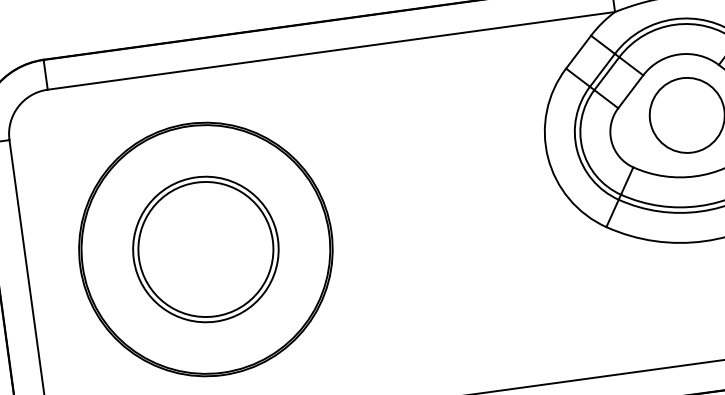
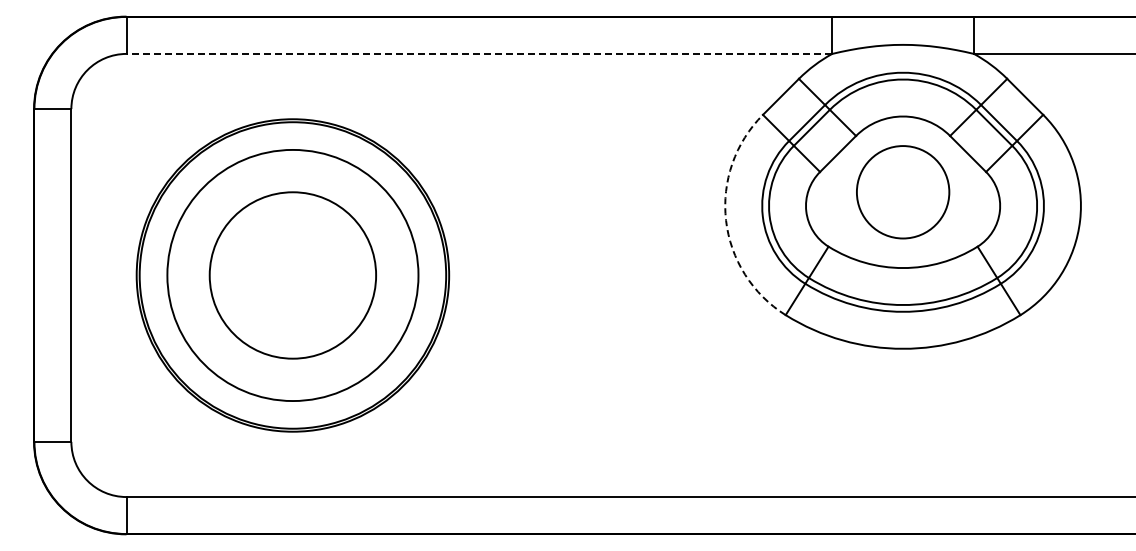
line: (331, 50) -> (479, 53), solid -> dashed
arc: (548, 157) -> (726, 220), solid -> dashed
circle: (205, 249) -> (292, 275), size x1.4

